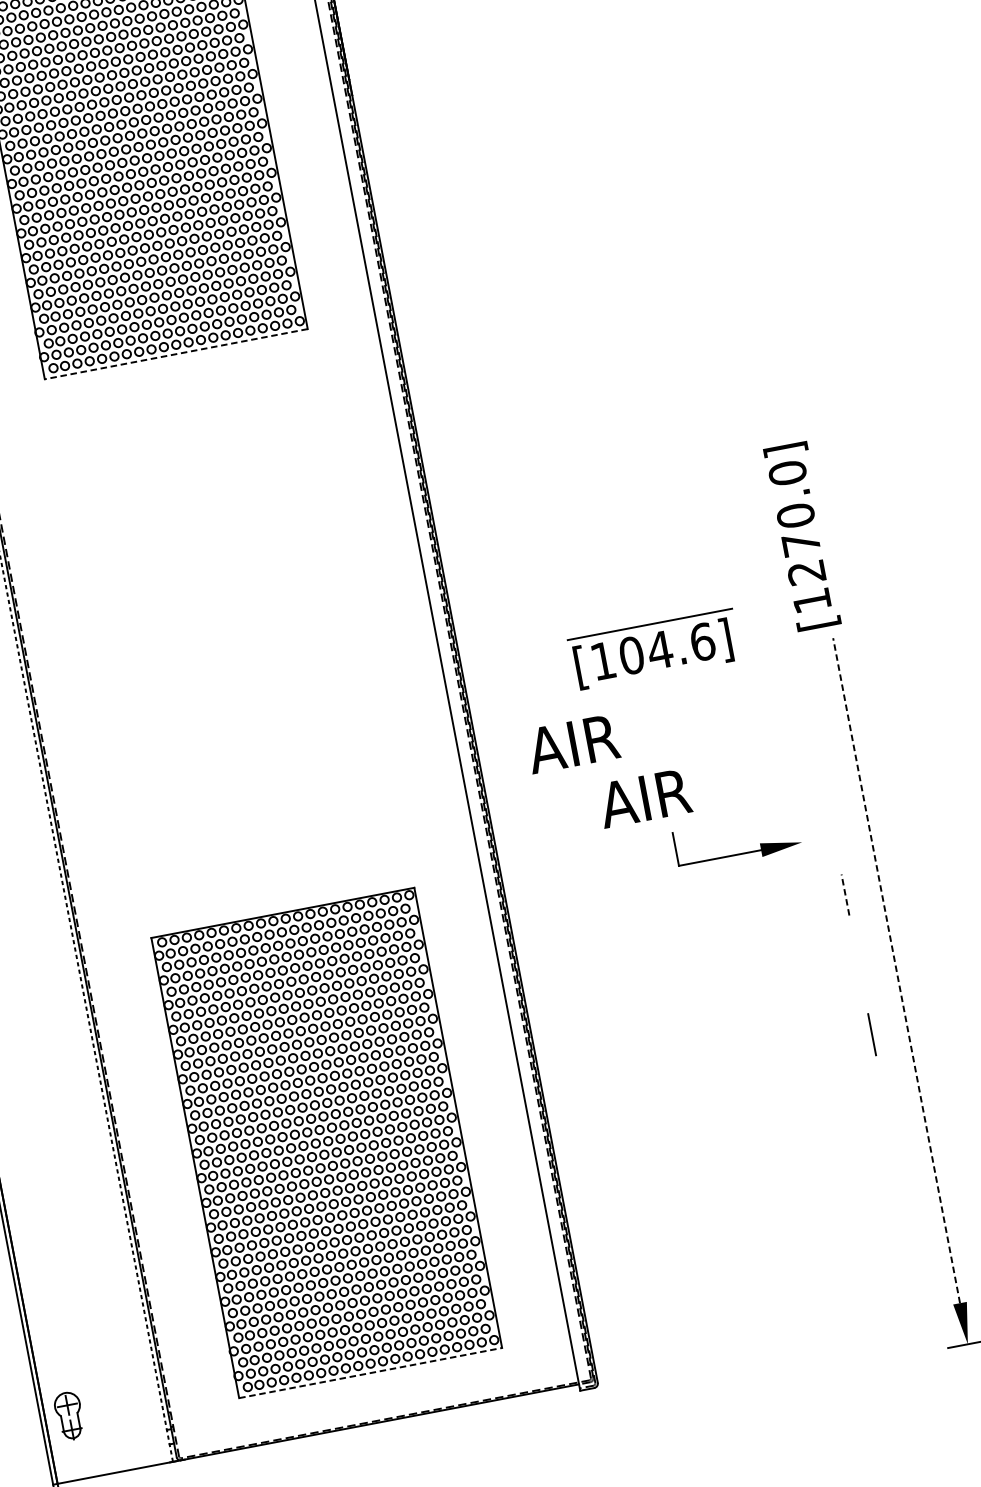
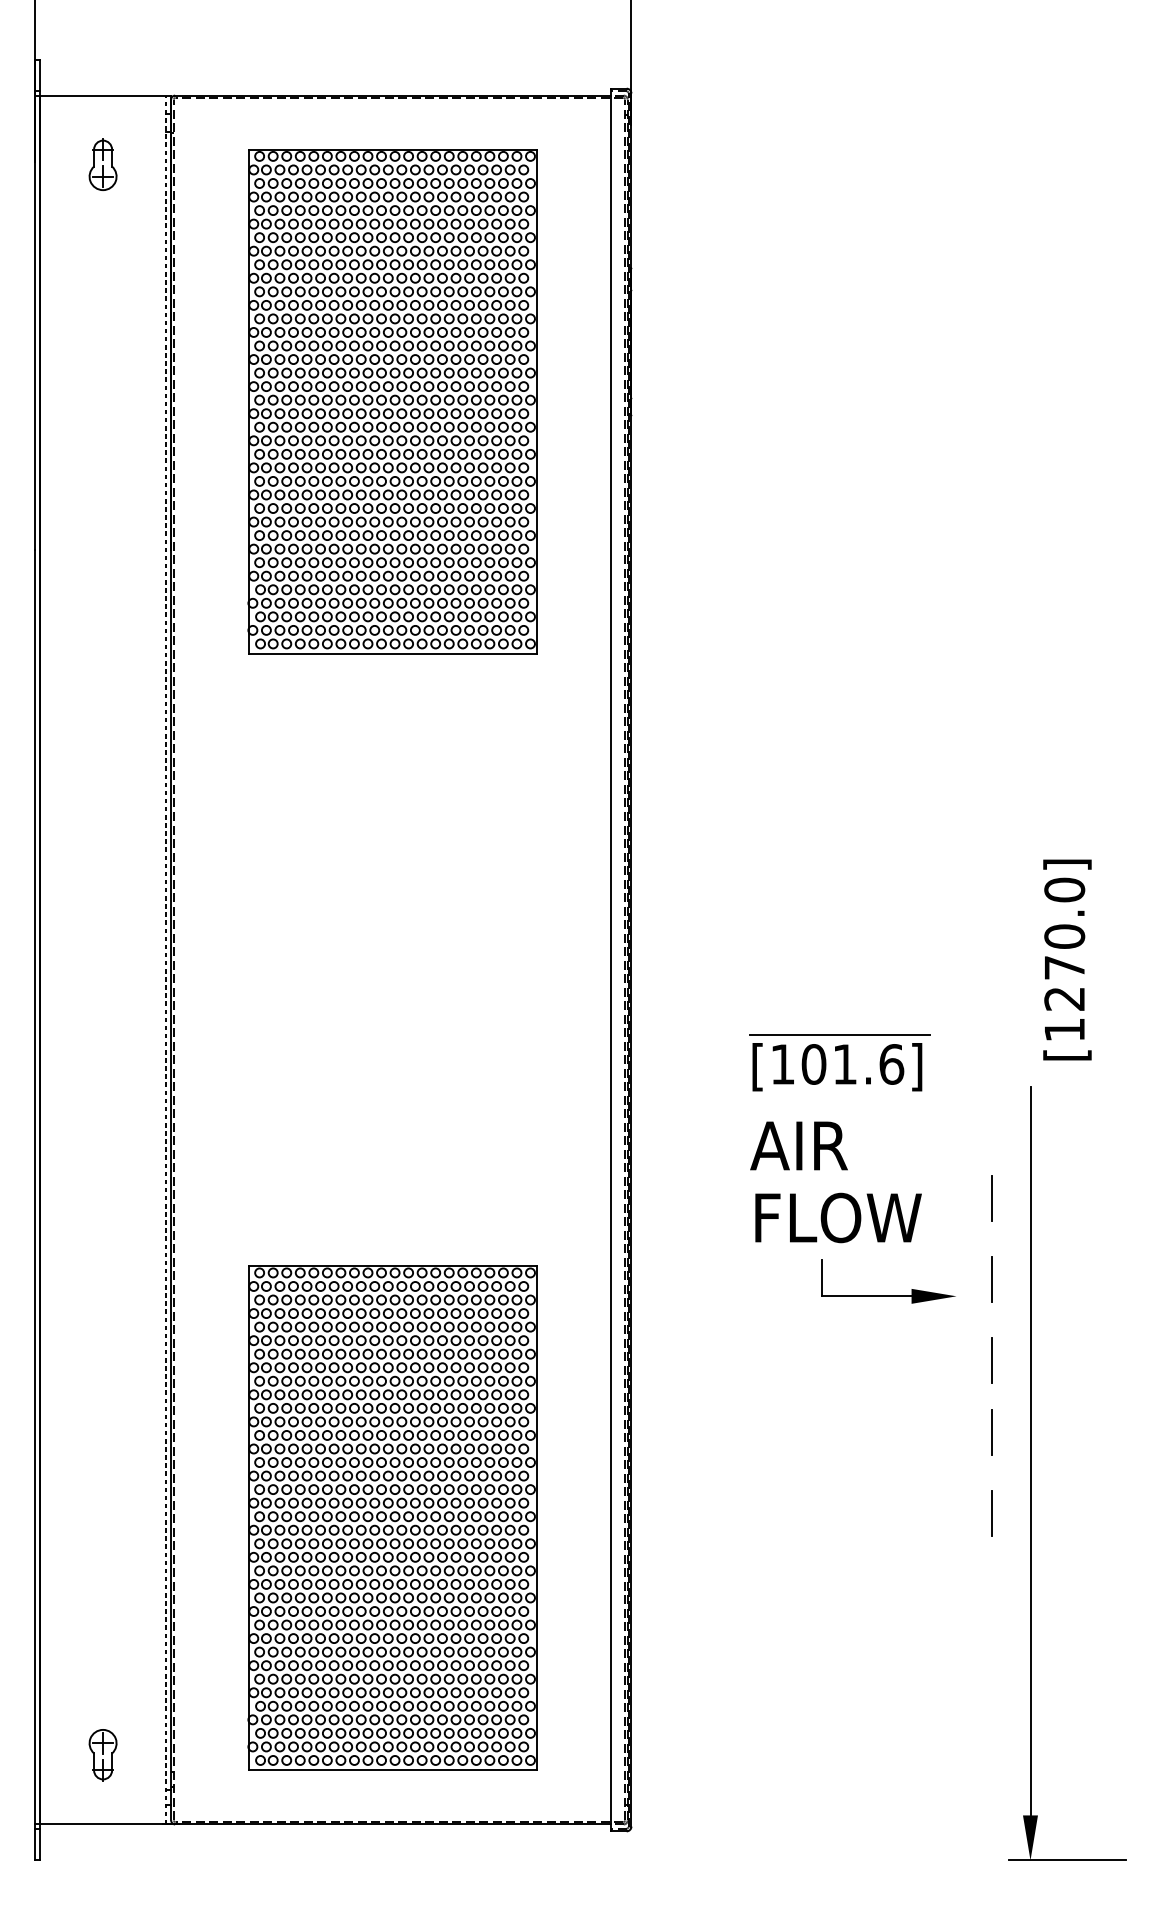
line: (175, 353) -> (392, 653), dashed -> solid
text: (802, 536) -> (1067, 959), moved
text: (659, 650) -> (844, 1064), [104.6] -> [101.6]
text: (572, 743) -> (798, 1145), moved
line: (817, 747) -> (991, 1198), added
text: (678, 791) -> (835, 1217), AIR -> FLOW
line: (831, 820) -> (991, 1279), added
line: (845, 894) -> (991, 1360), dashed -> solid
line: (857, 960) -> (991, 1432), added
line: (896, 970) -> (1030, 1450), dashed -> solid
line: (370, 1373) -> (393, 1770), dashed -> solid
part: (69, 1416) -> (102, 1755), moved

